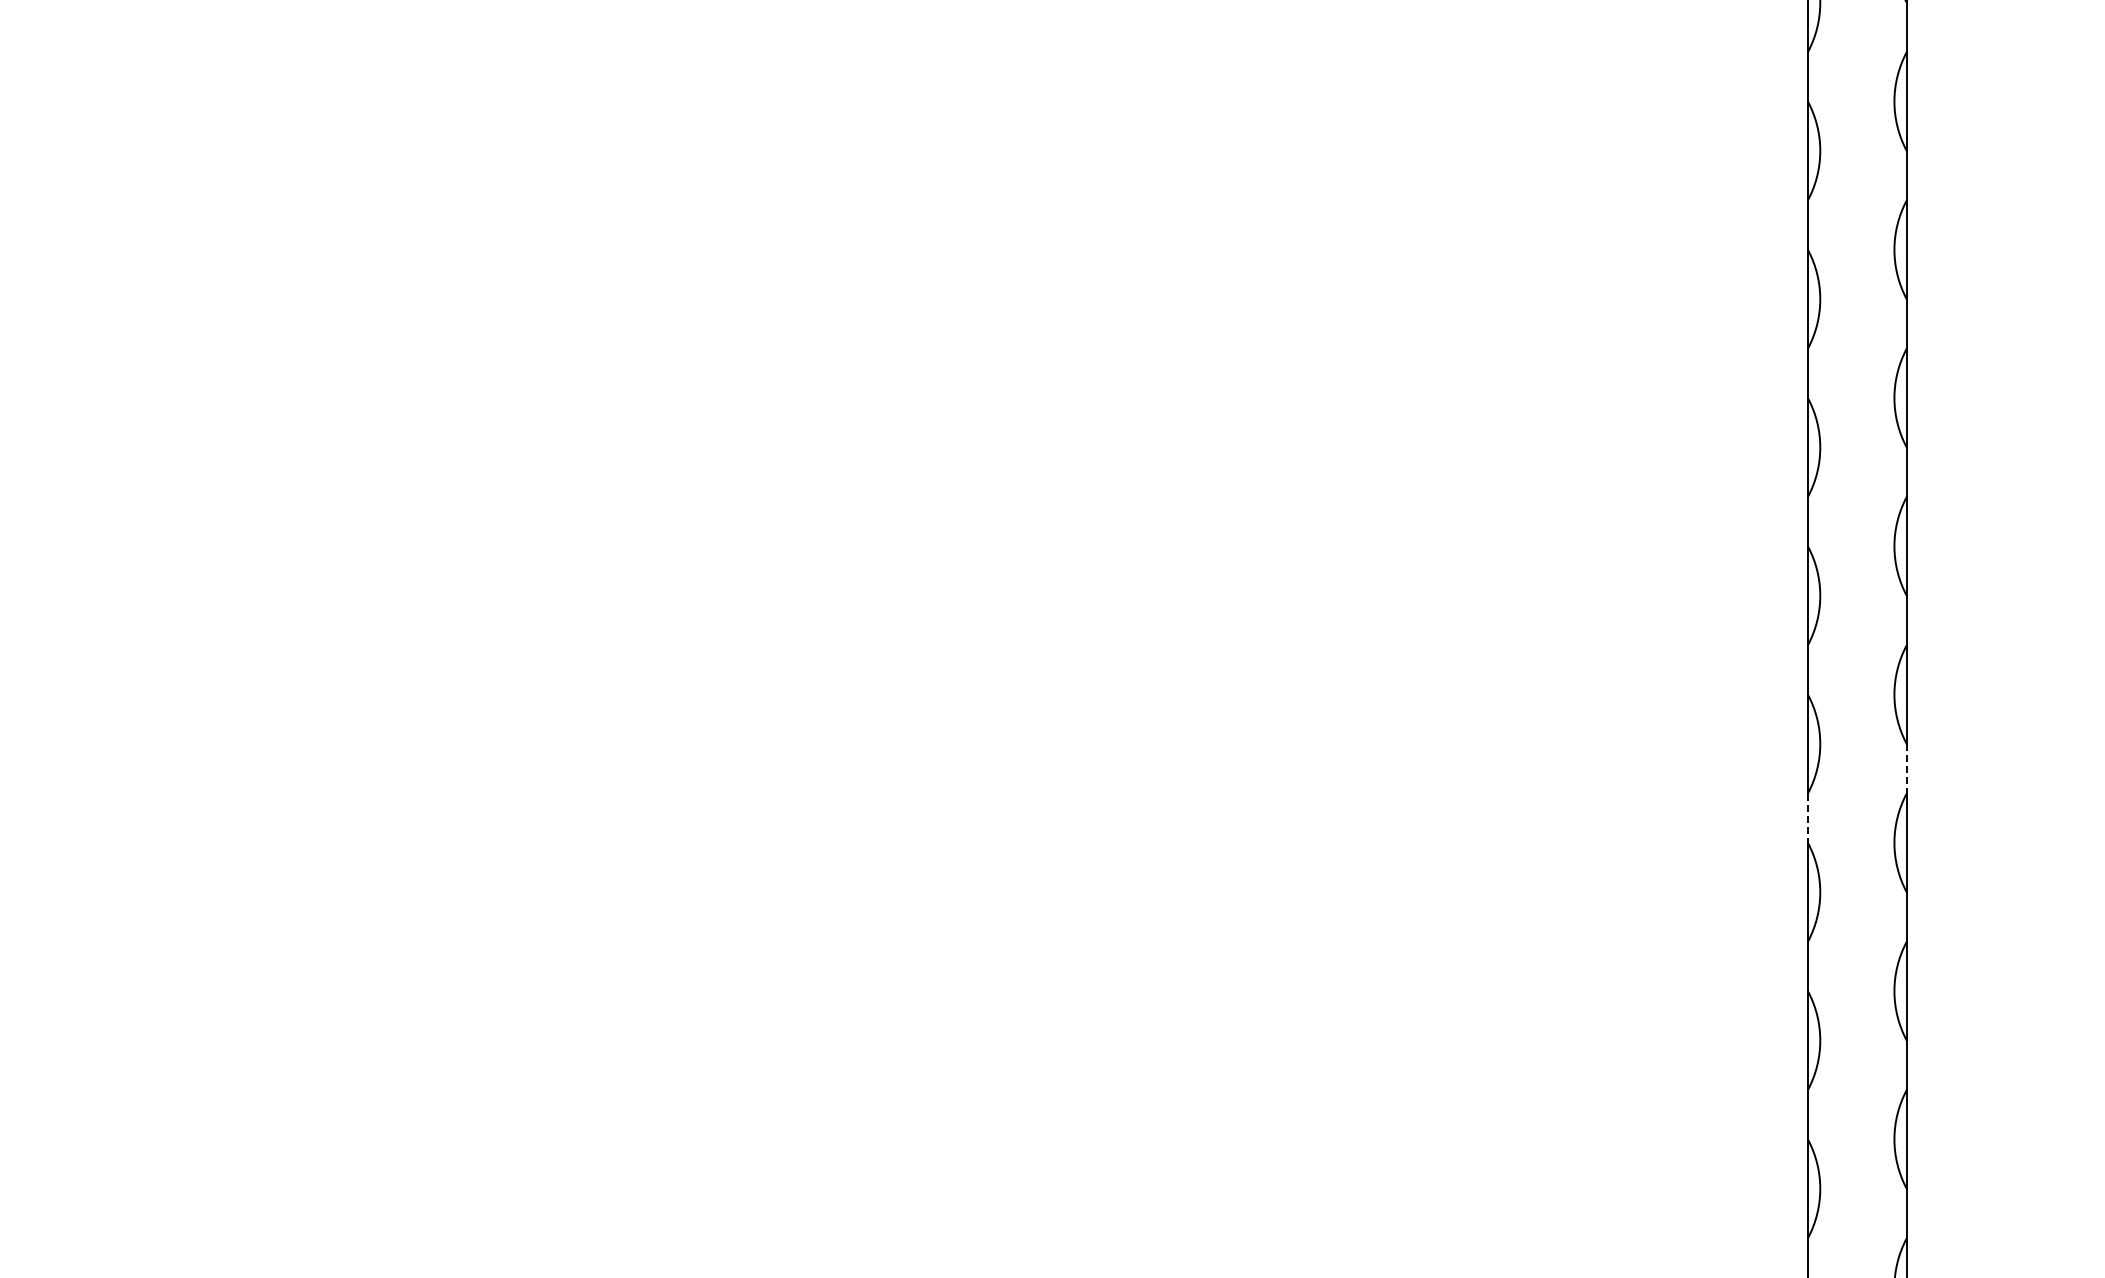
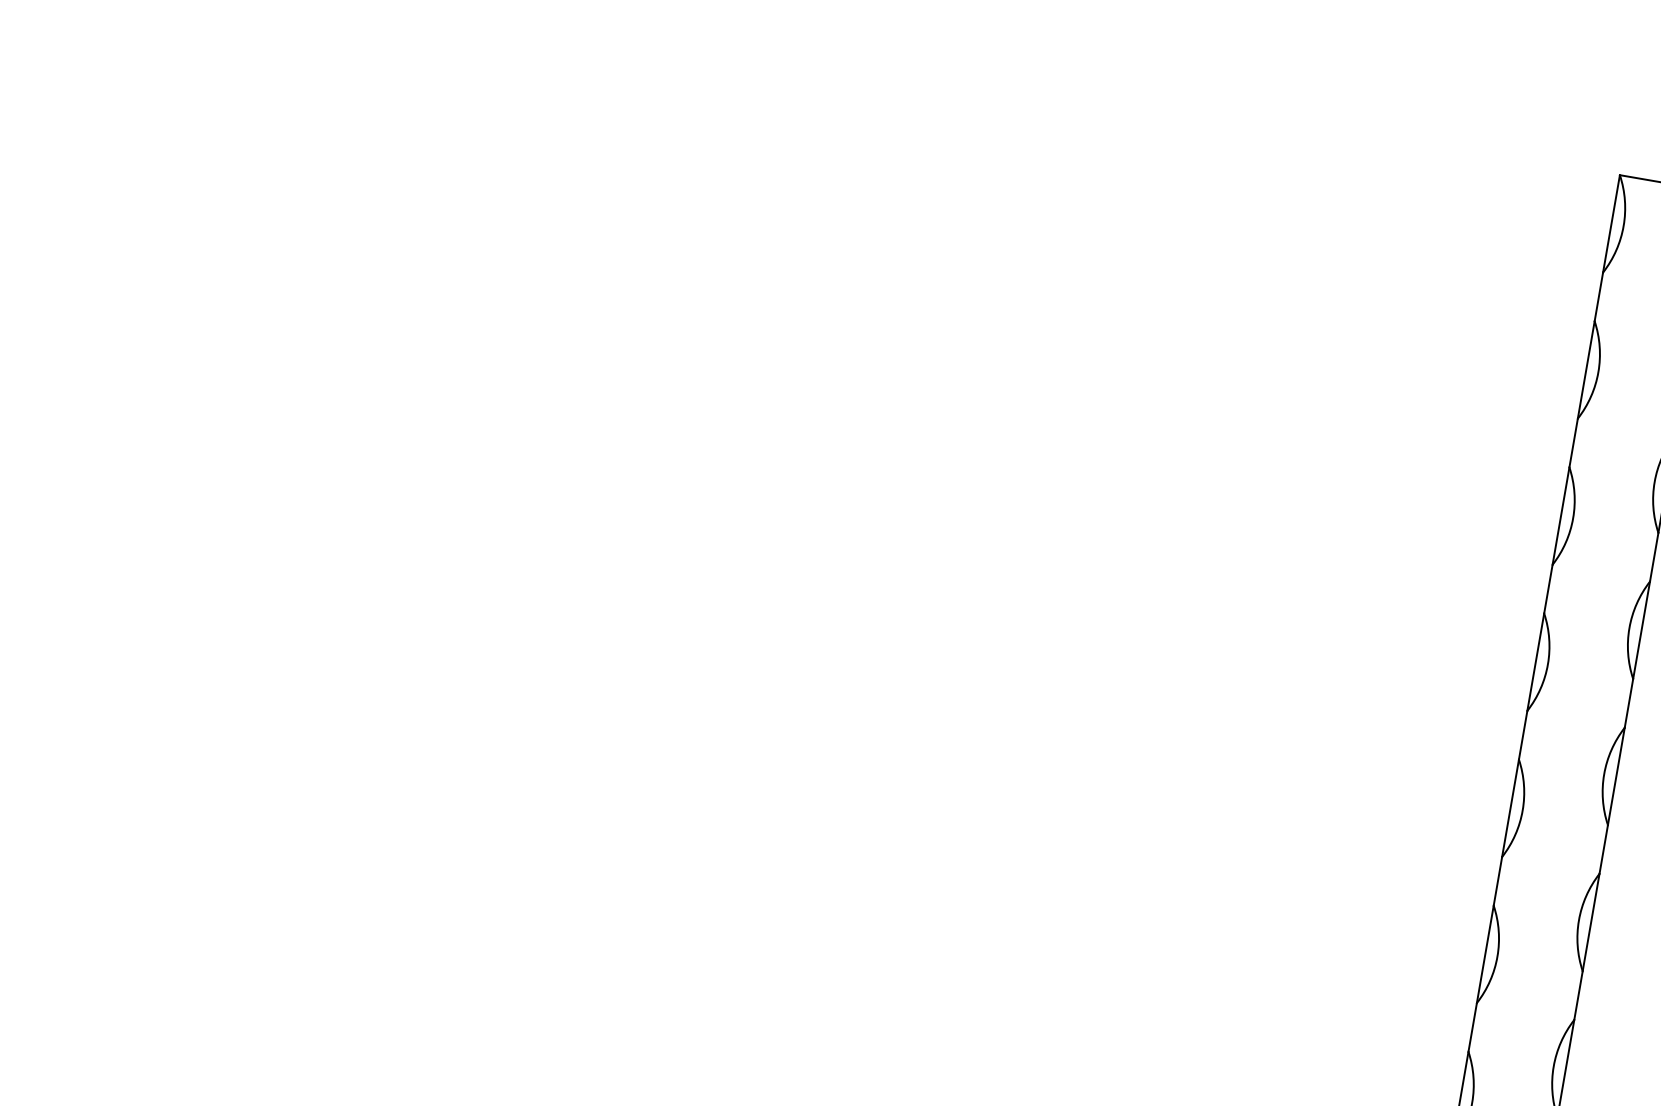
line: (1906, 768) -> (1578, 995), dashed -> solid
line: (1807, 818) -> (1472, 1027), dashed -> solid

